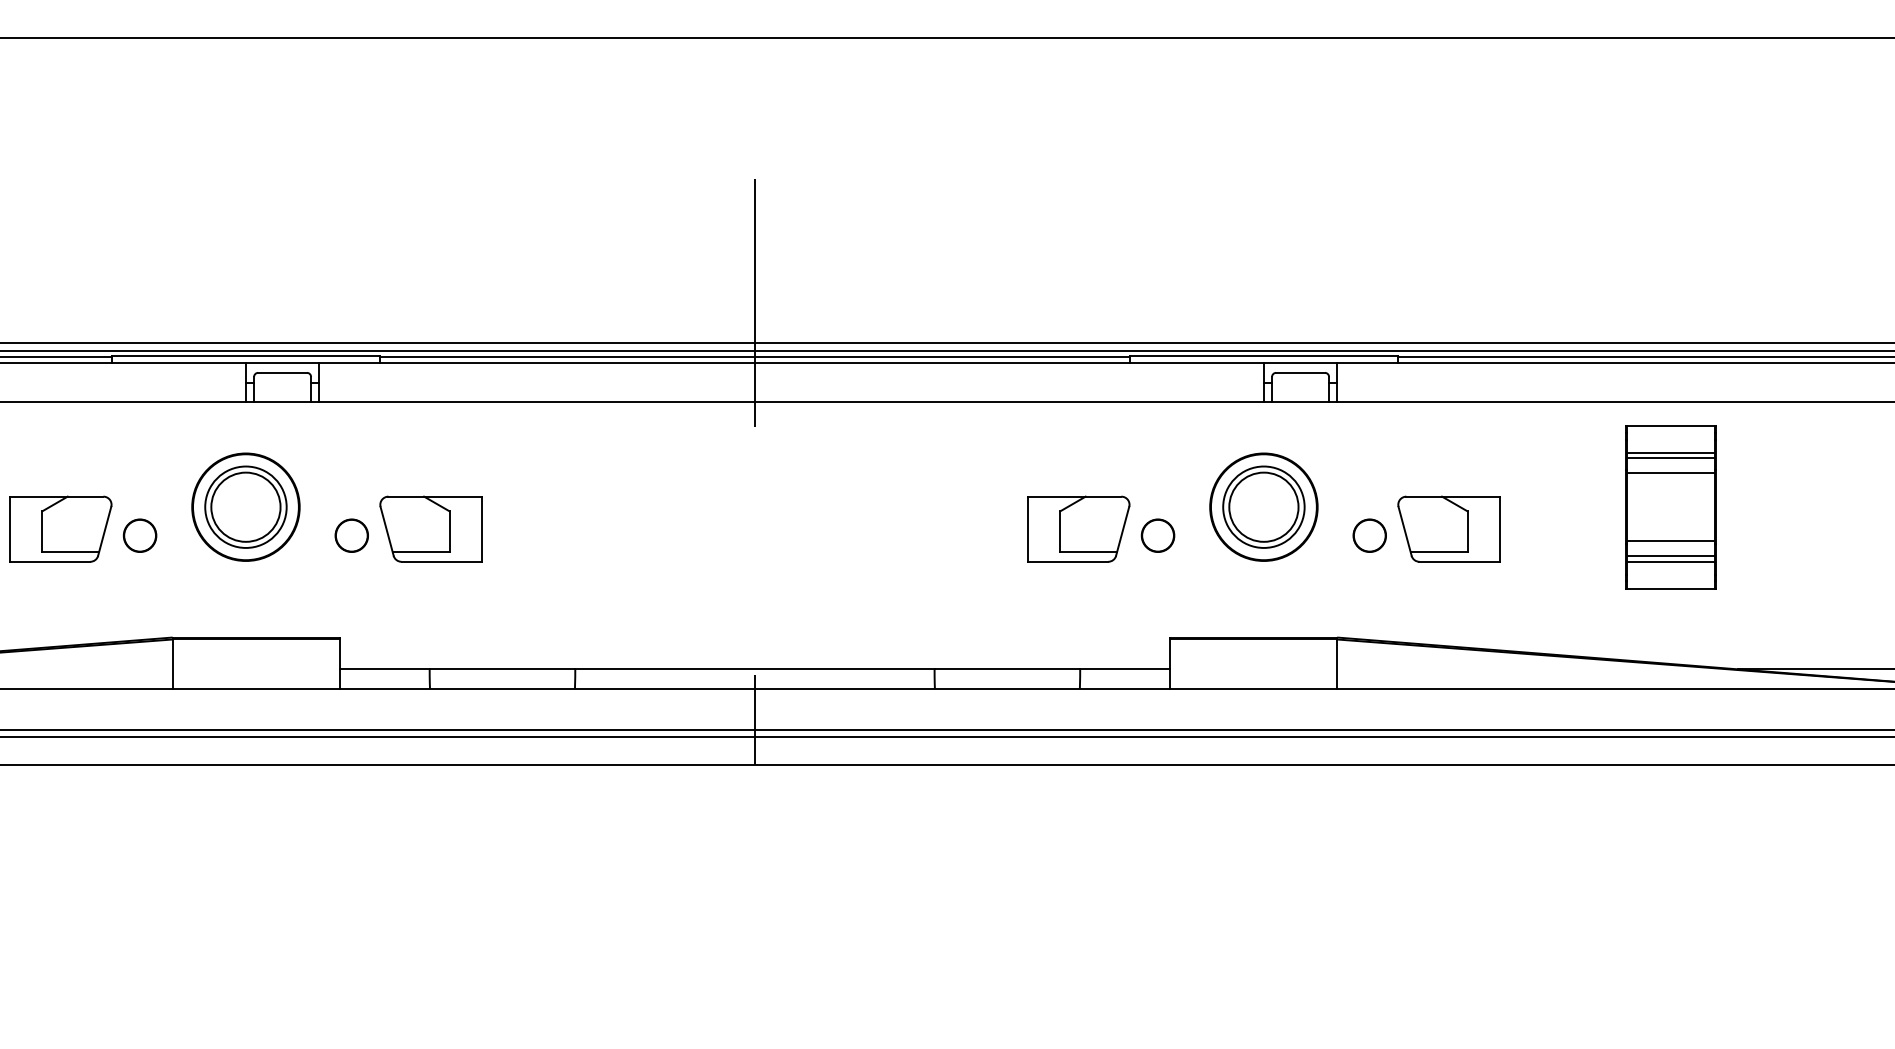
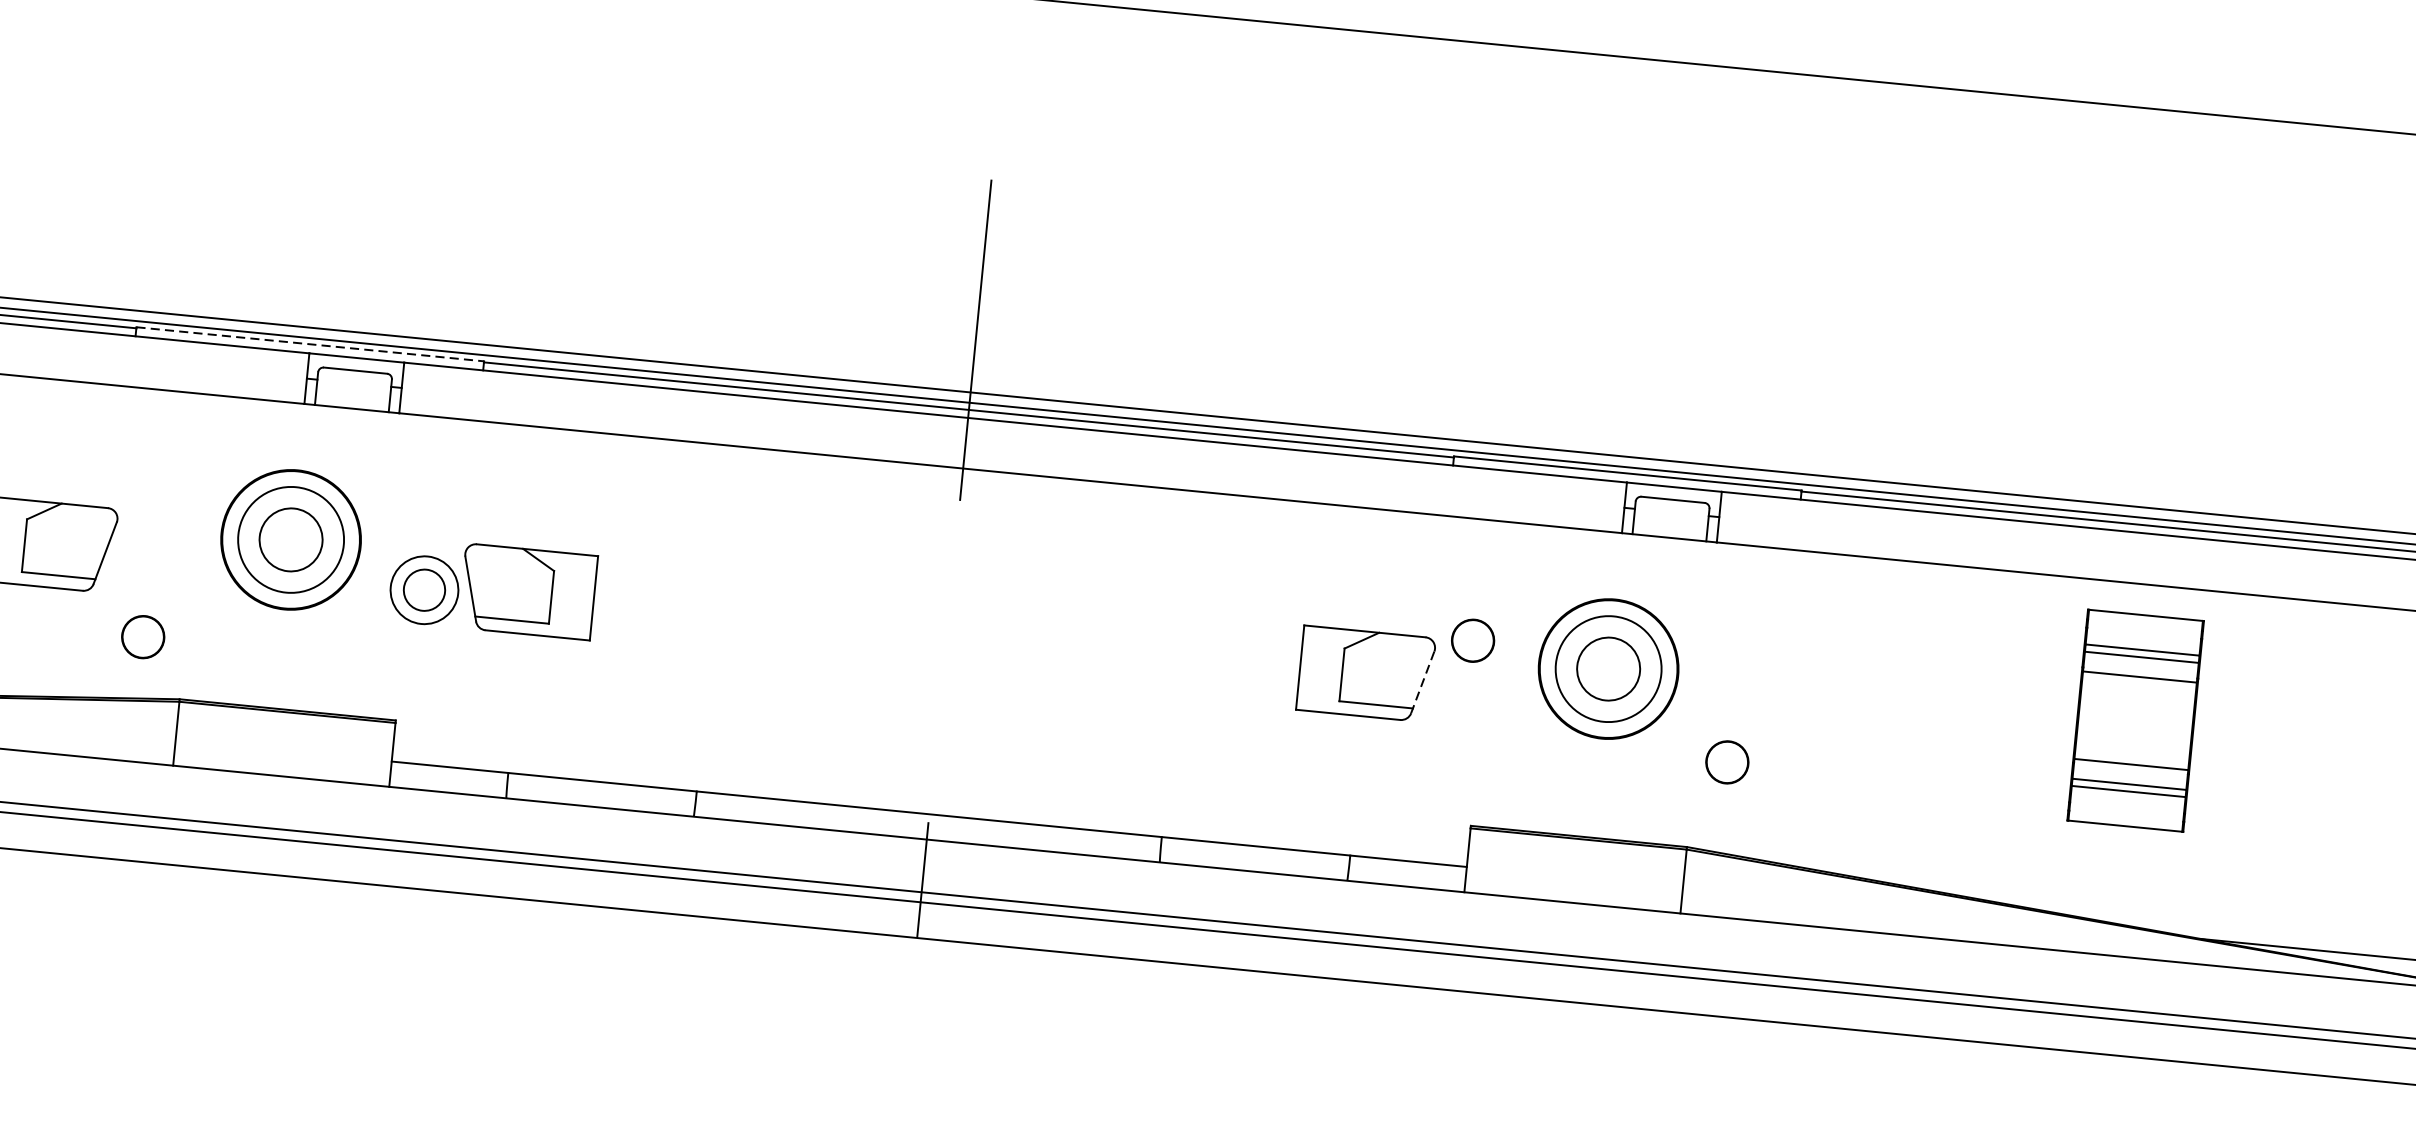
line: (246, 356) -> (310, 344), solid -> dashed
circle: (245, 506) -> (290, 538), size x0.7
circle: (1263, 506) -> (1608, 668), size x0.7
part: (1448, 528) -> (1844, 720), removed
line: (1122, 531) -> (1422, 682), solid -> dashed
part: (139, 535) -> (142, 636), moved
circle: (351, 535) -> (424, 589), size x1.6
part: (1157, 535) -> (1472, 640), moved
circle: (1369, 535) -> (1727, 762), moved

